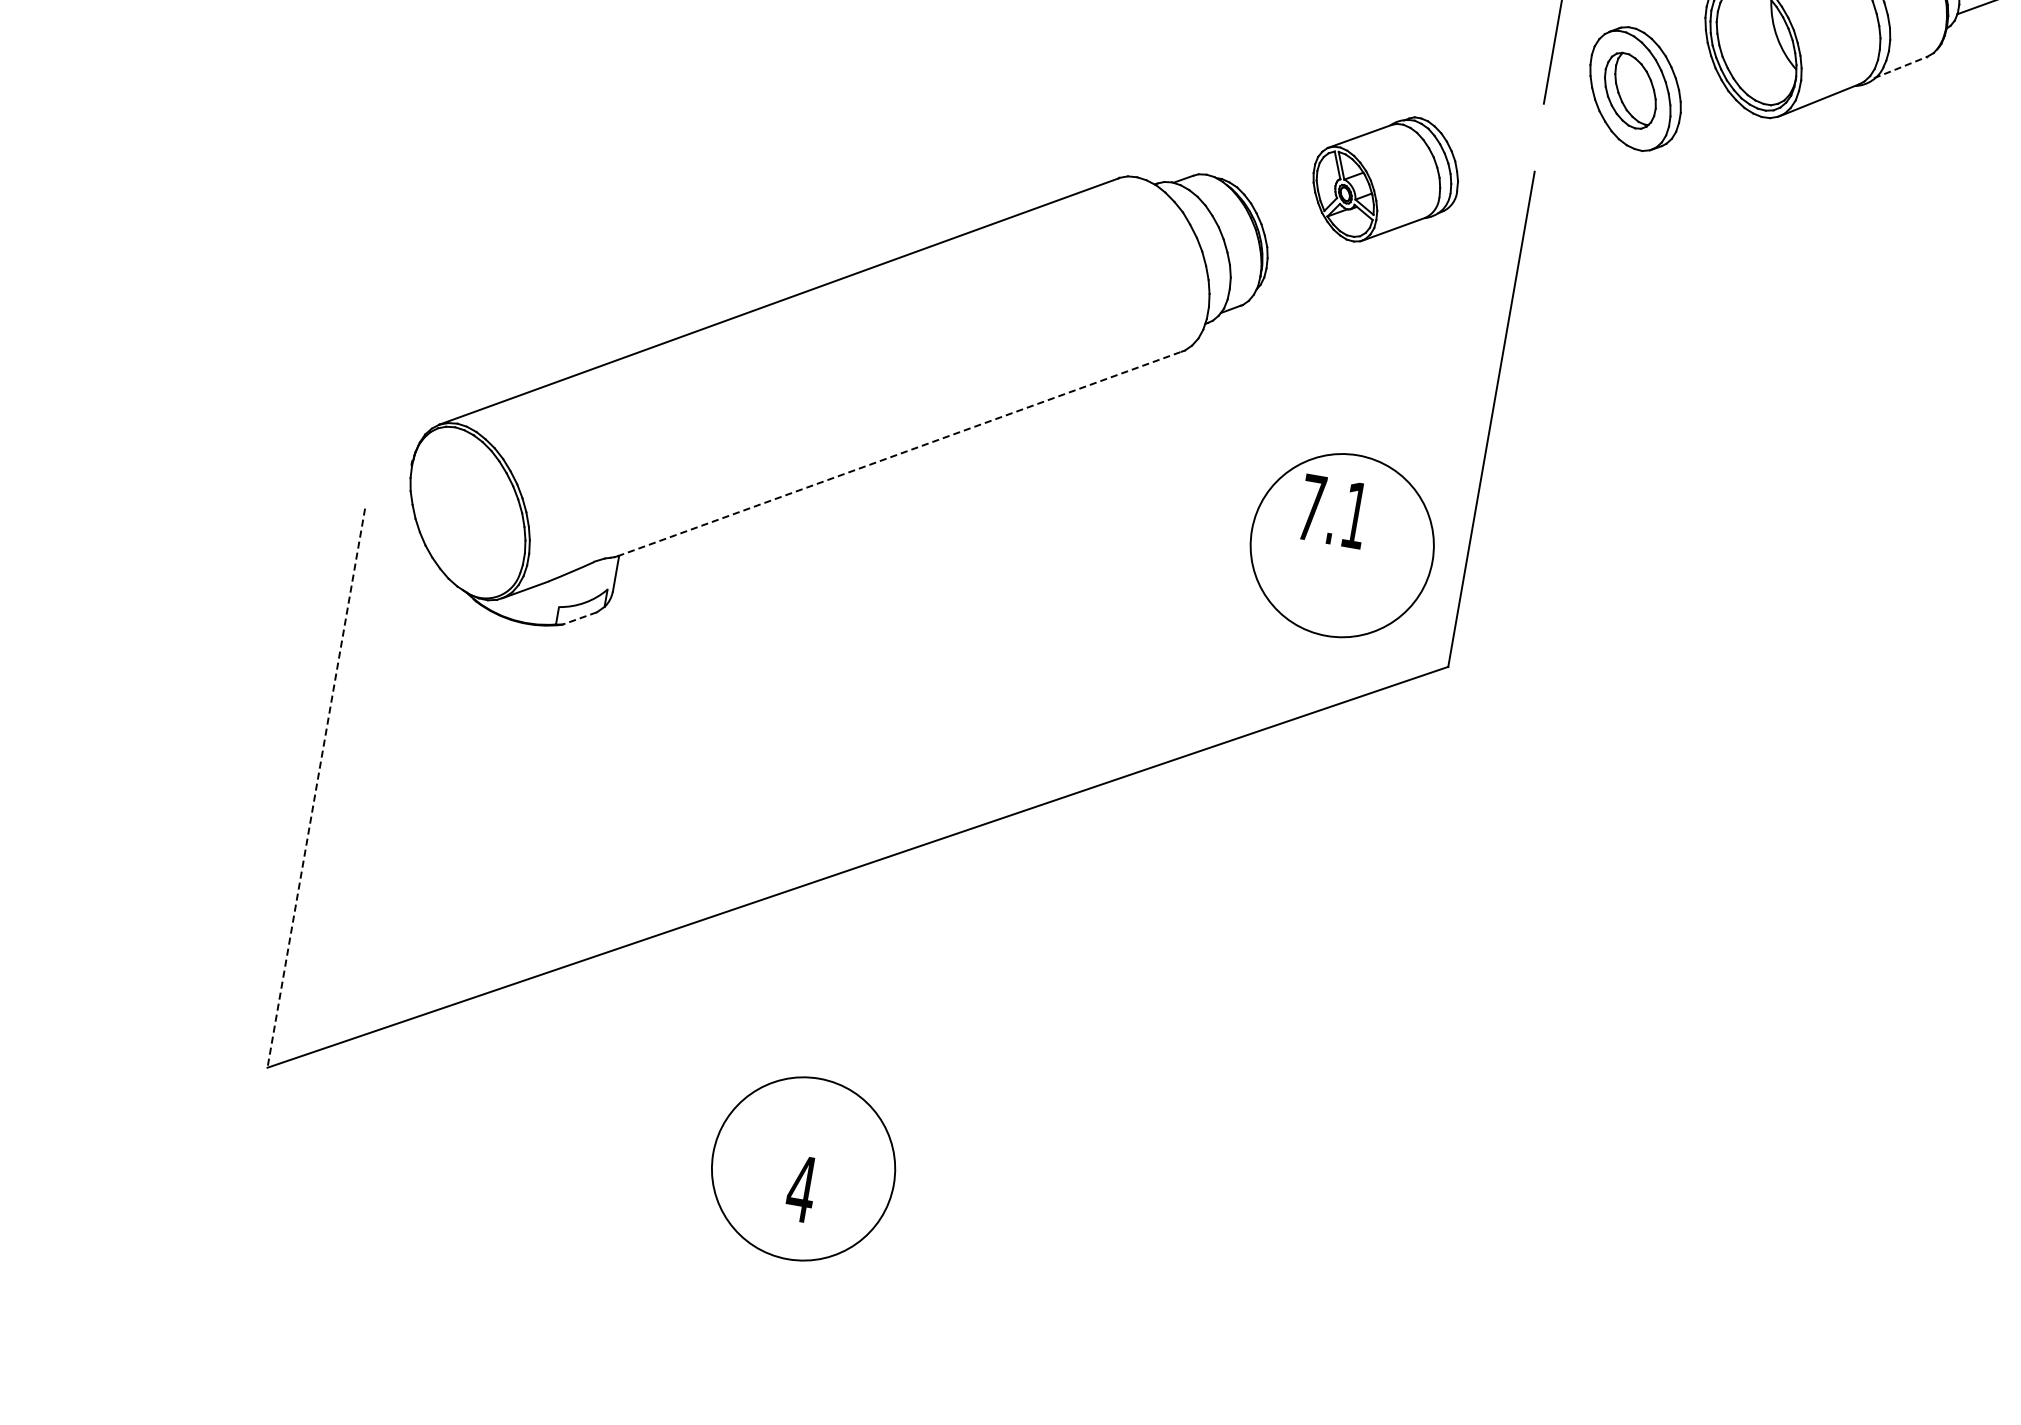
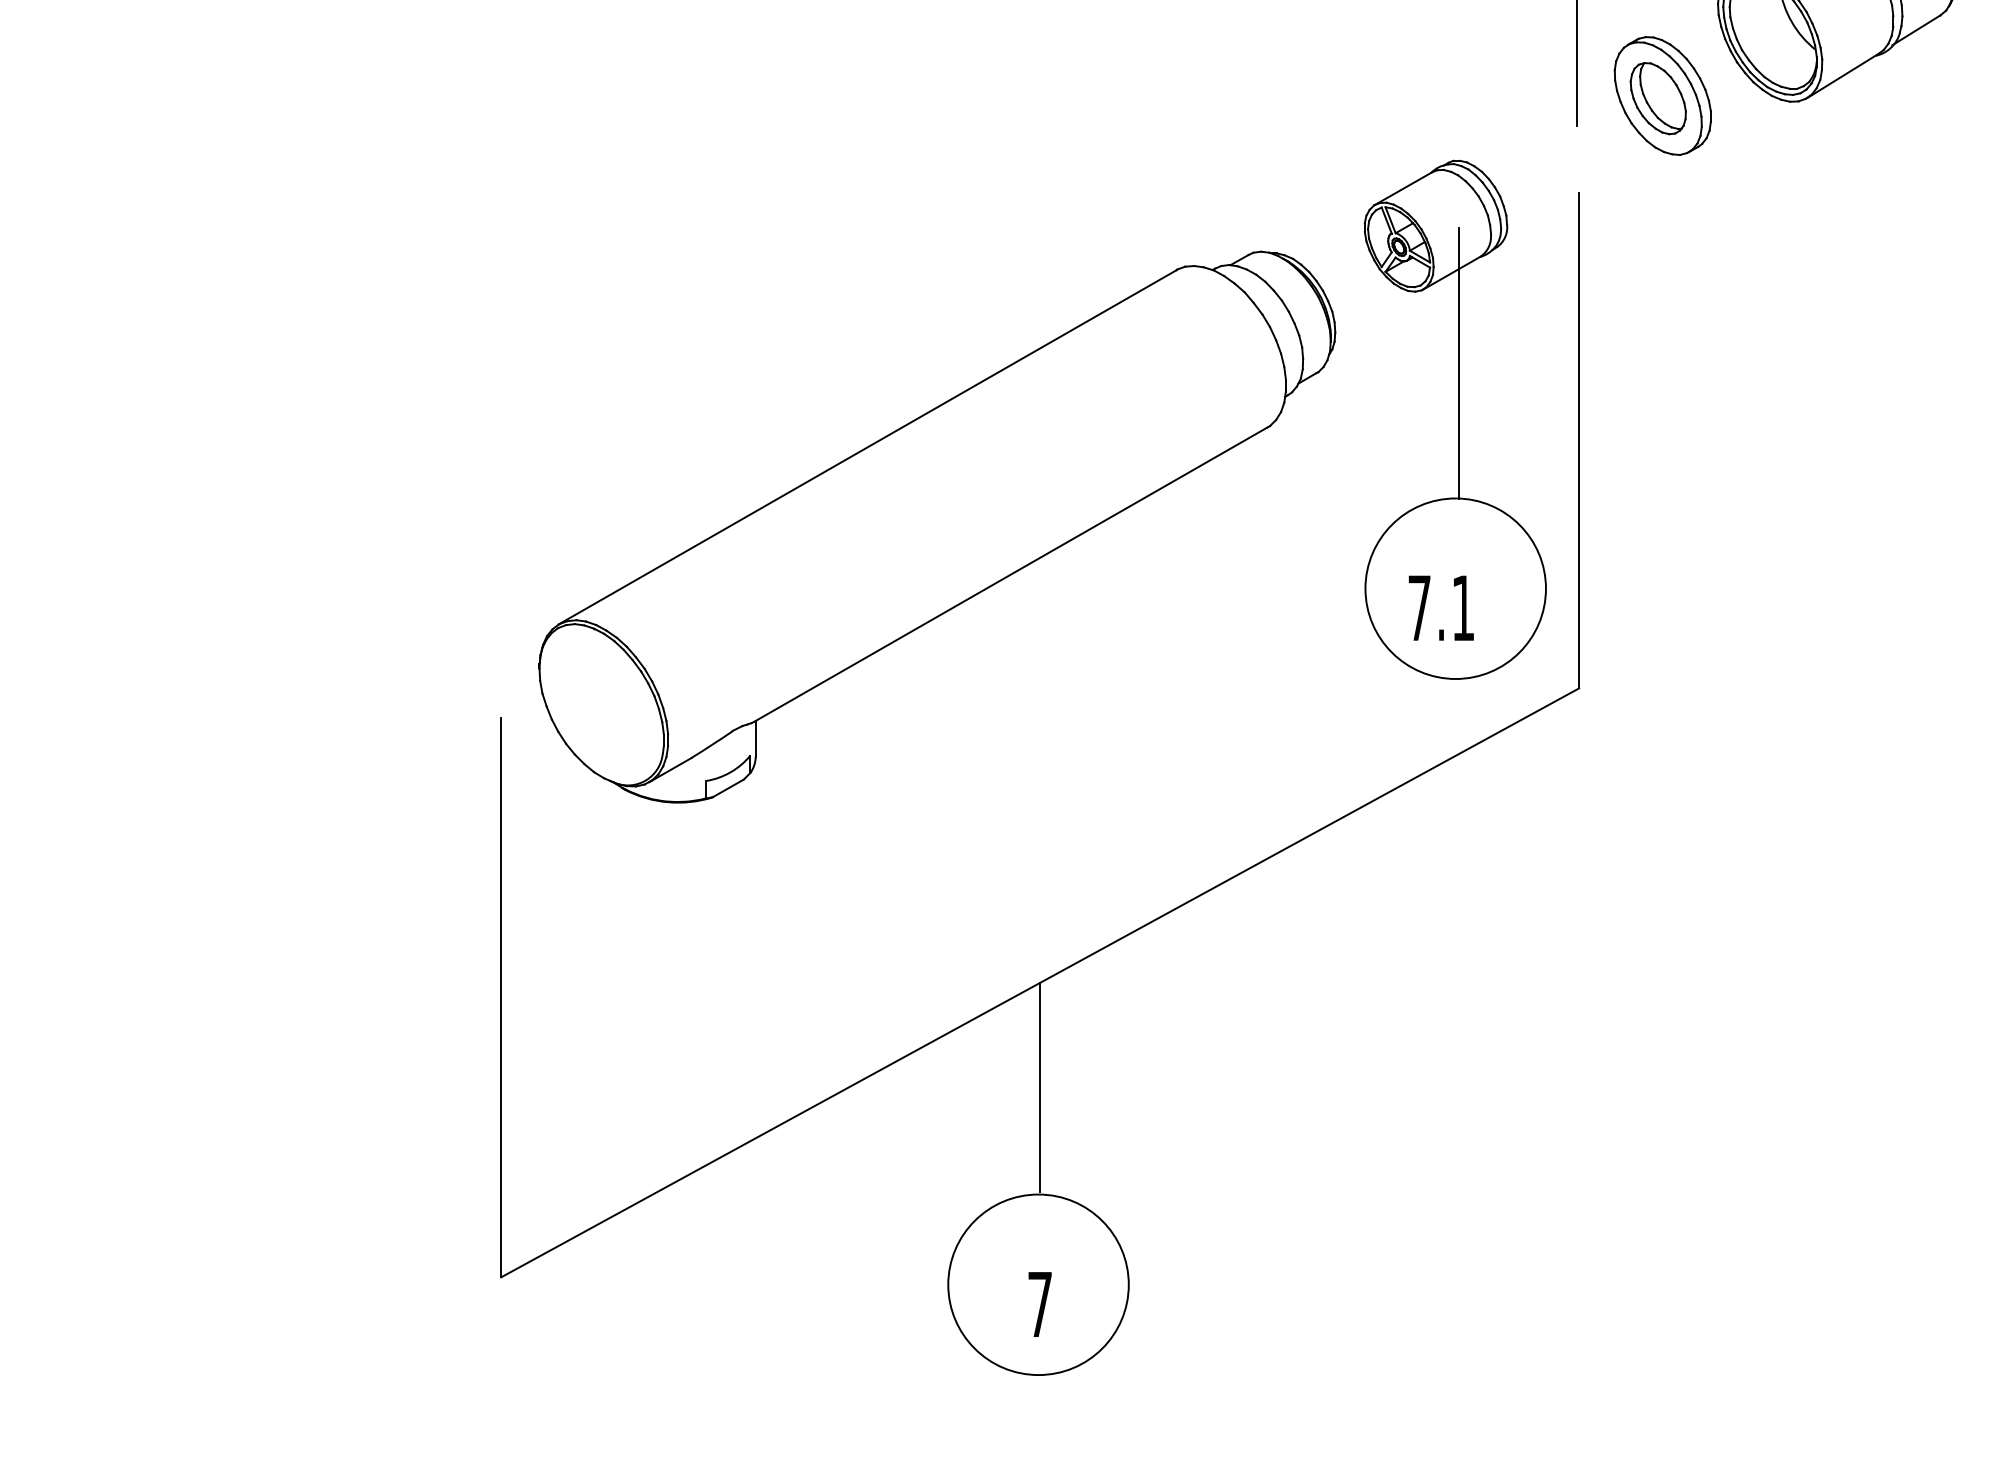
line: (1900, 67) -> (1916, 30), dashed -> solid
line: (1384, 320) -> (1458, 363), added
line: (899, 453) -> (1010, 574), dashed -> solid
text: (1332, 510) -> (1440, 607), moved
line: (580, 618) -> (728, 788), dashed -> solid
line: (316, 787) -> (501, 997), dashed -> solid
line: (839, 971) -> (1040, 1087), added
text: (802, 1189) -> (1040, 1304), 4 -> 7

